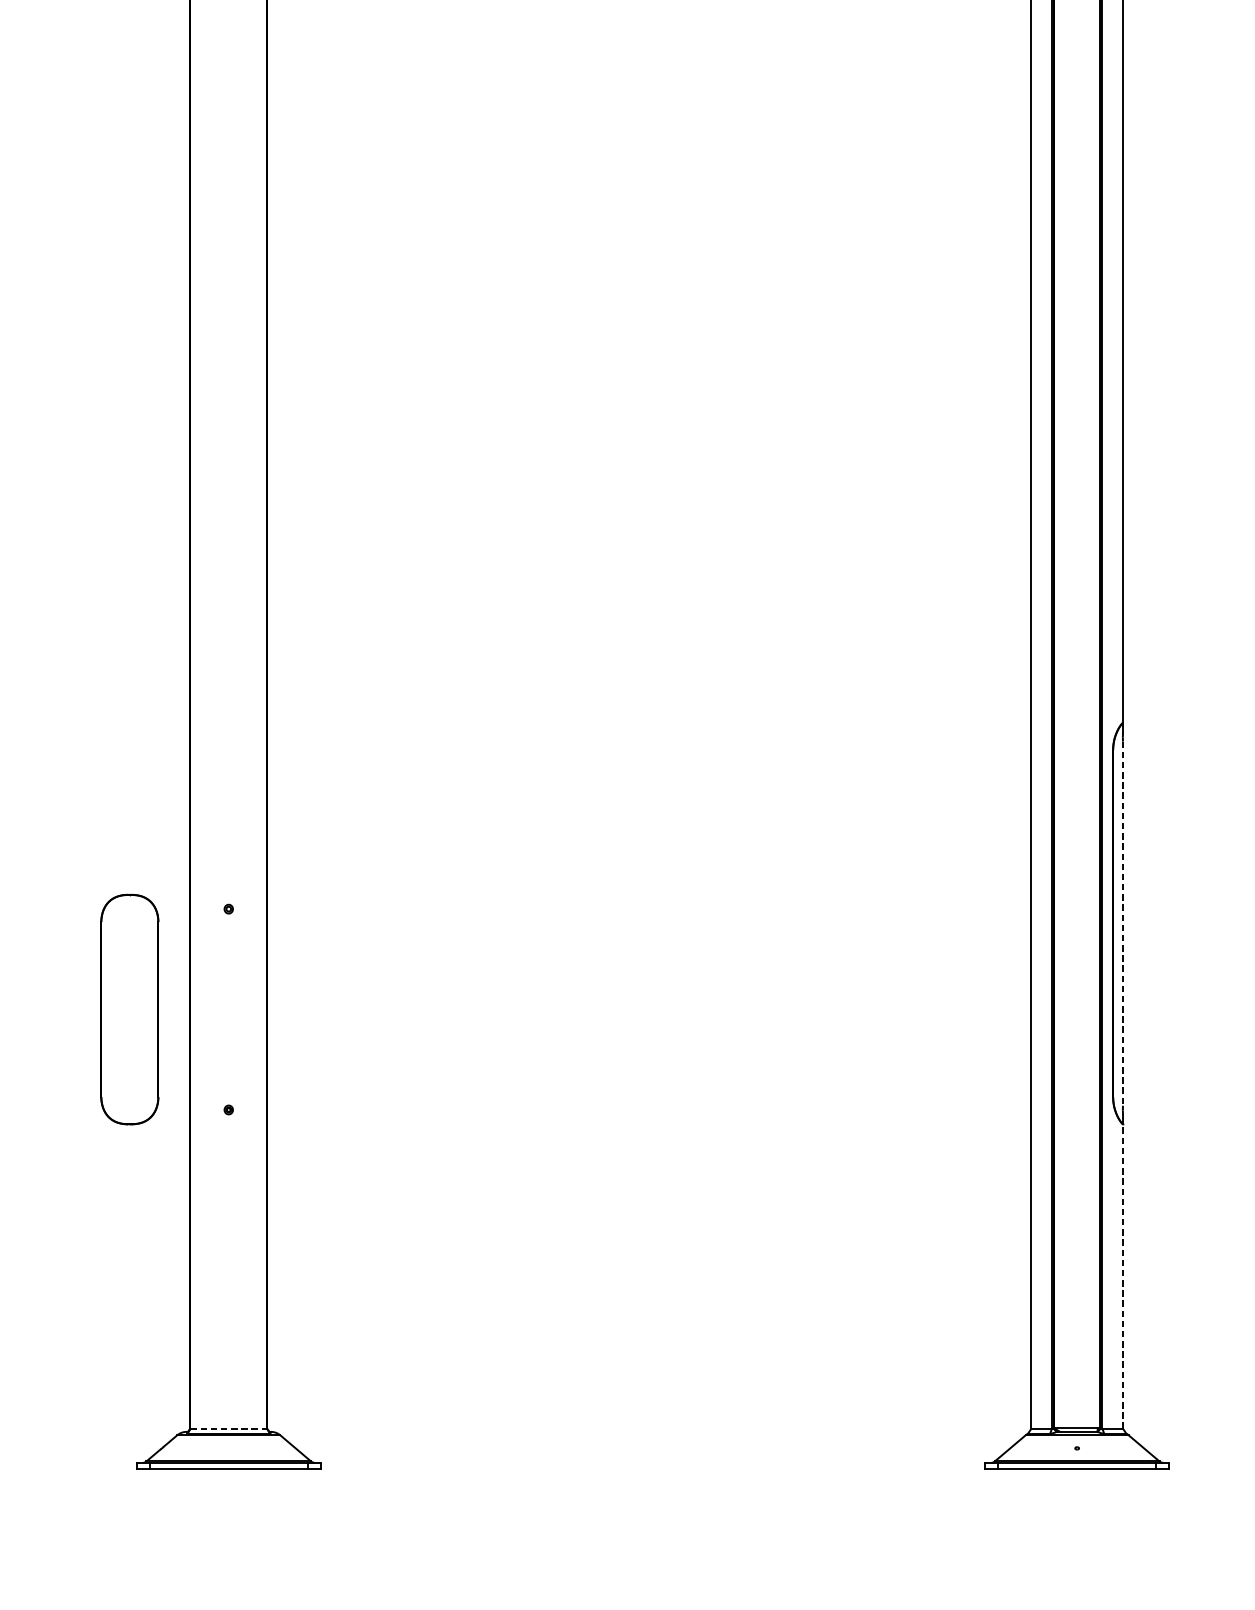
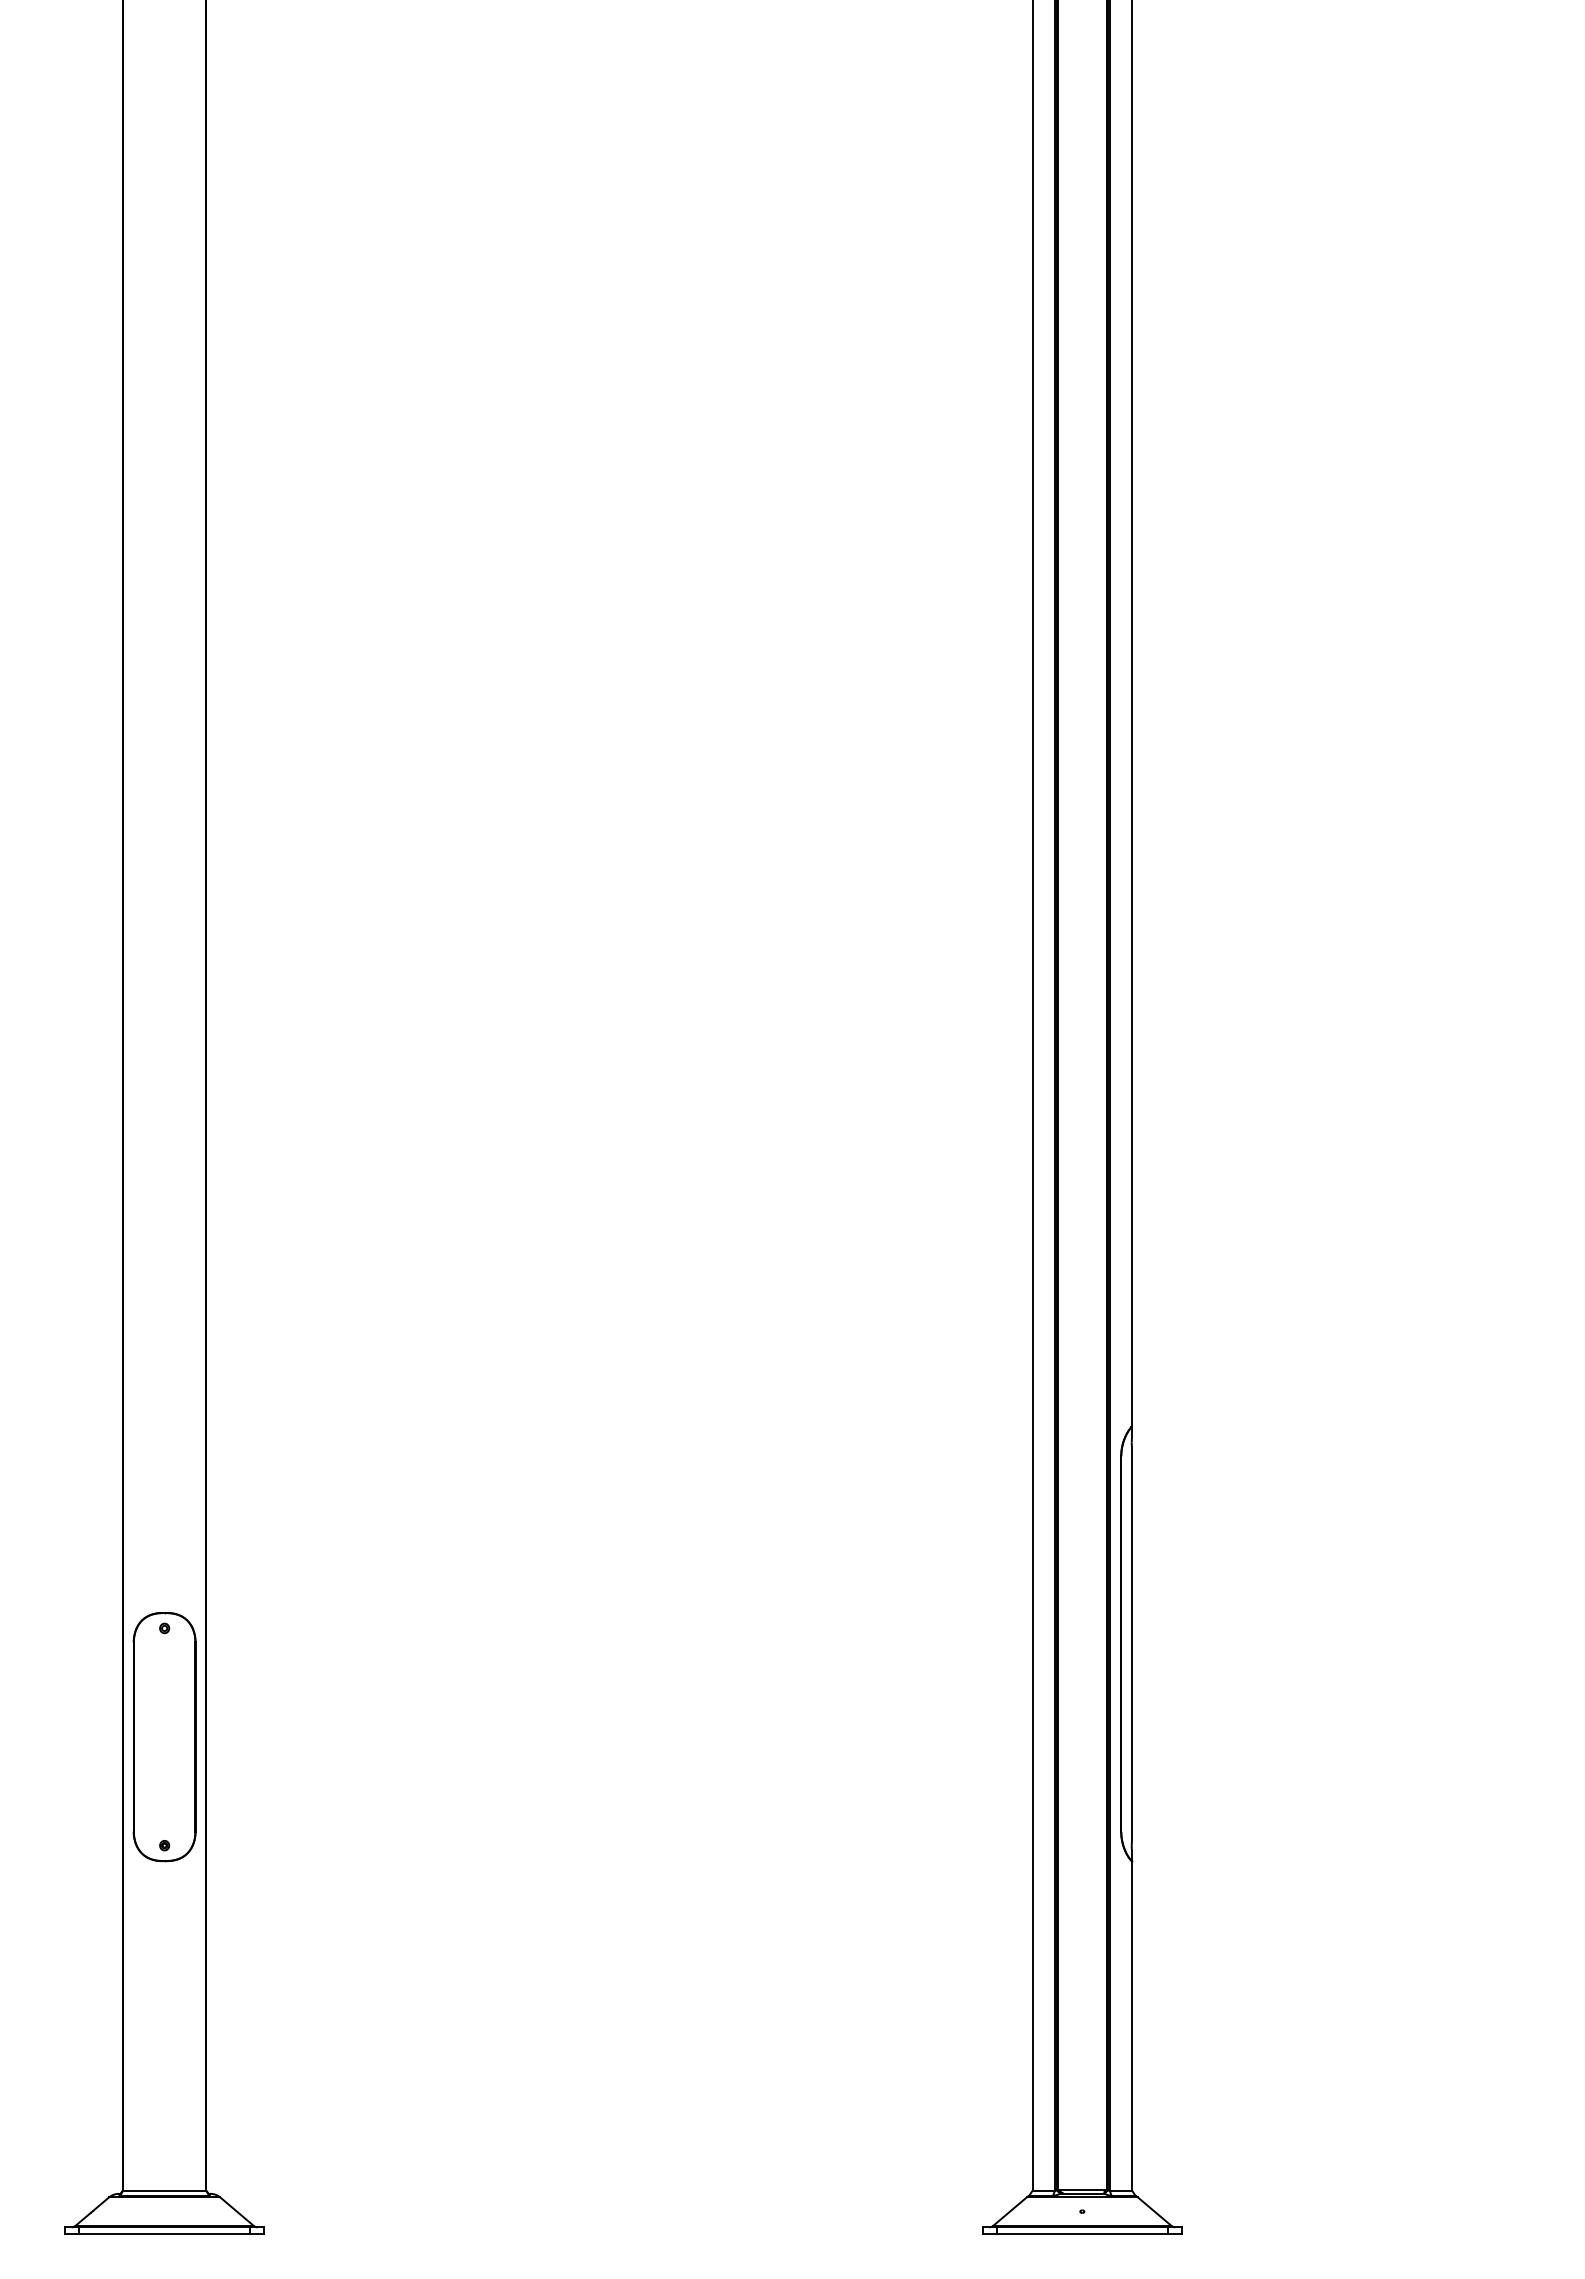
line: (1123, 924) -> (1132, 1644), dashed -> solid
part: (129, 1010) -> (164, 1737), moved
line: (1123, 1276) -> (1132, 2025), dashed -> solid
line: (229, 1428) -> (165, 2190), dashed -> solid

